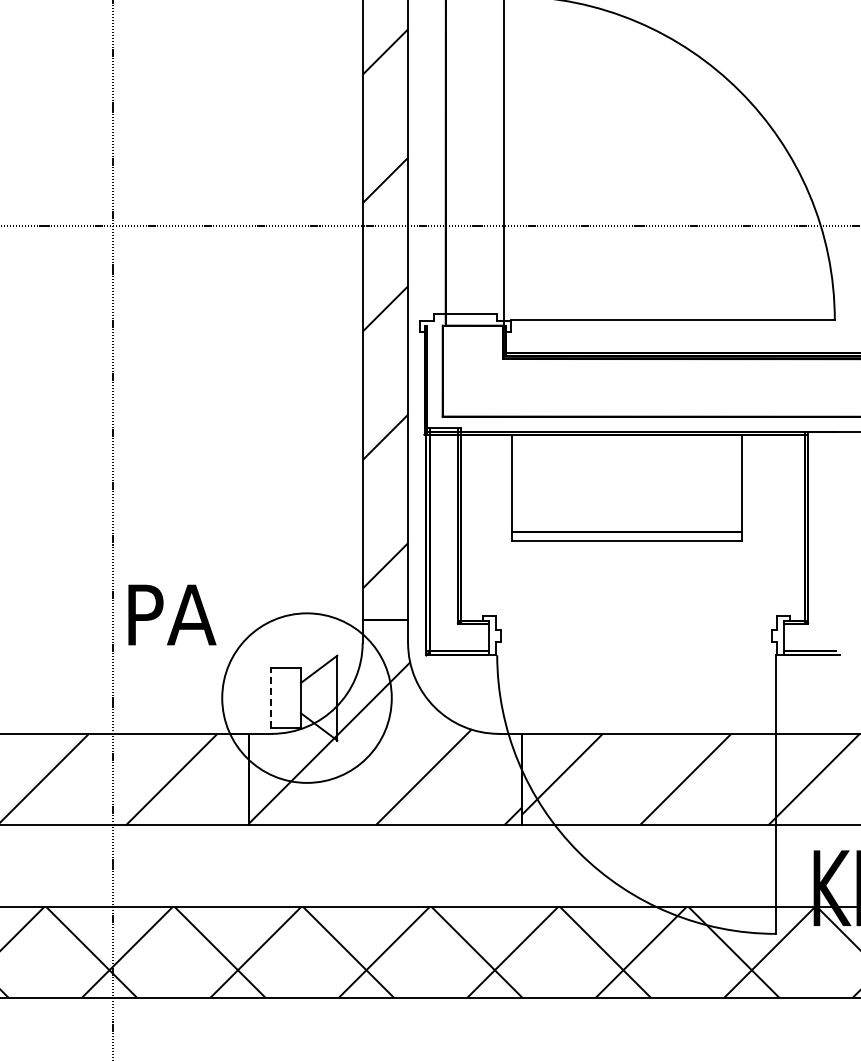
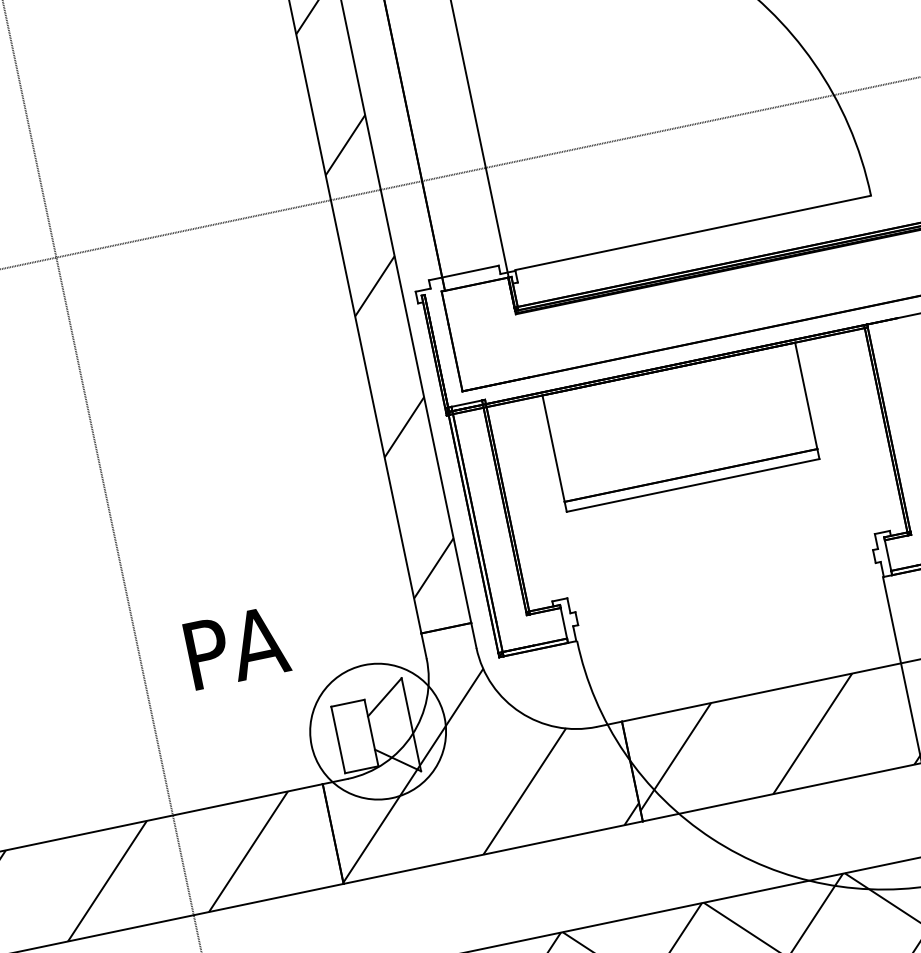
text: (172, 614) -> (237, 646), moved
line: (270, 697) -> (337, 739), dashed -> solid
circle: (306, 697) -> (377, 731), size x0.71

